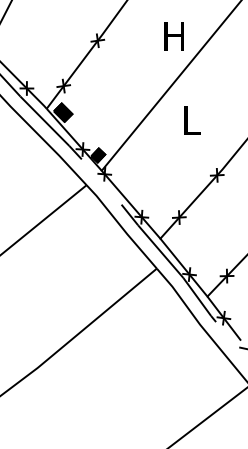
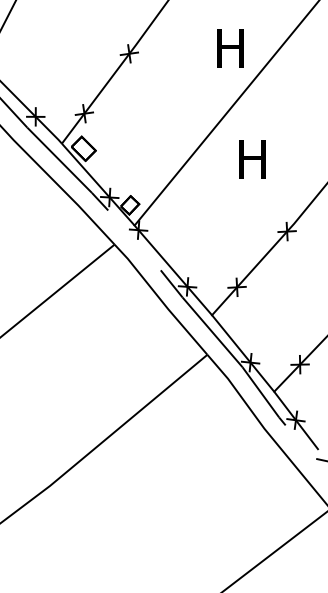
fill: (63, 112) -> (83, 148), removed
text: (191, 120) -> (252, 159), L -> H
fill: (97, 155) -> (129, 205), removed

